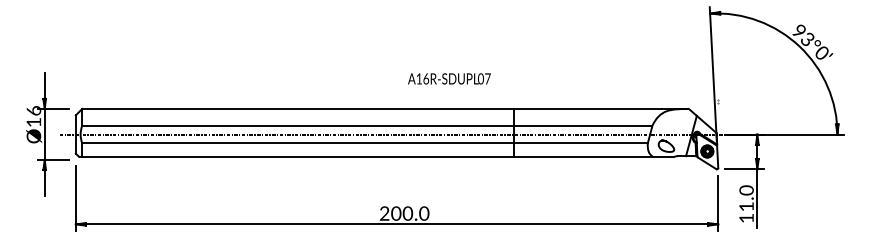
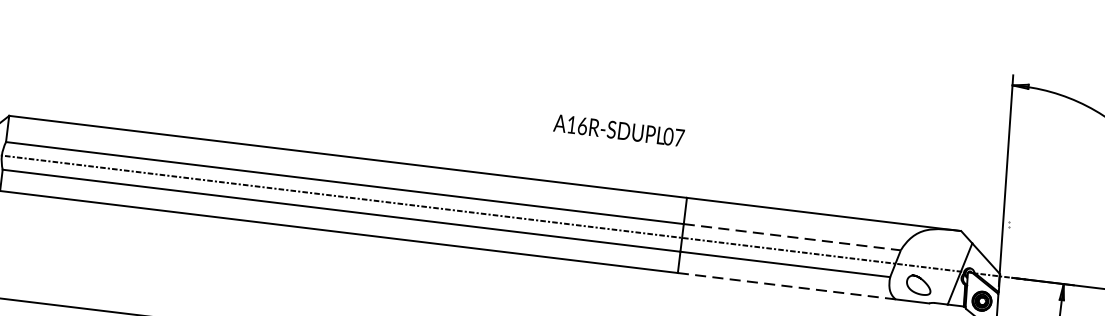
text: (449, 78) -> (619, 129), moved
line: (583, 125) -> (792, 236), solid -> dashed
line: (584, 156) -> (788, 285), solid -> dashed

